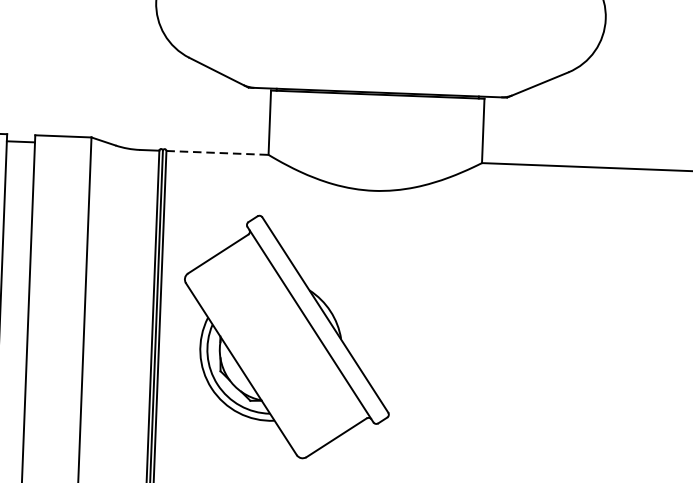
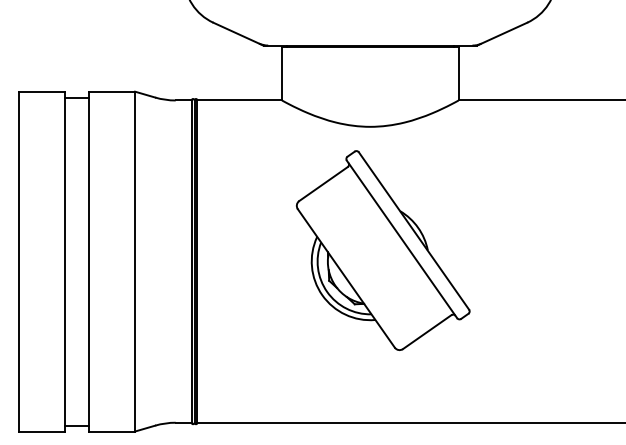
line: (218, 152) -> (240, 100), dashed -> solid
part: (286, 337) -> (382, 250), moved

